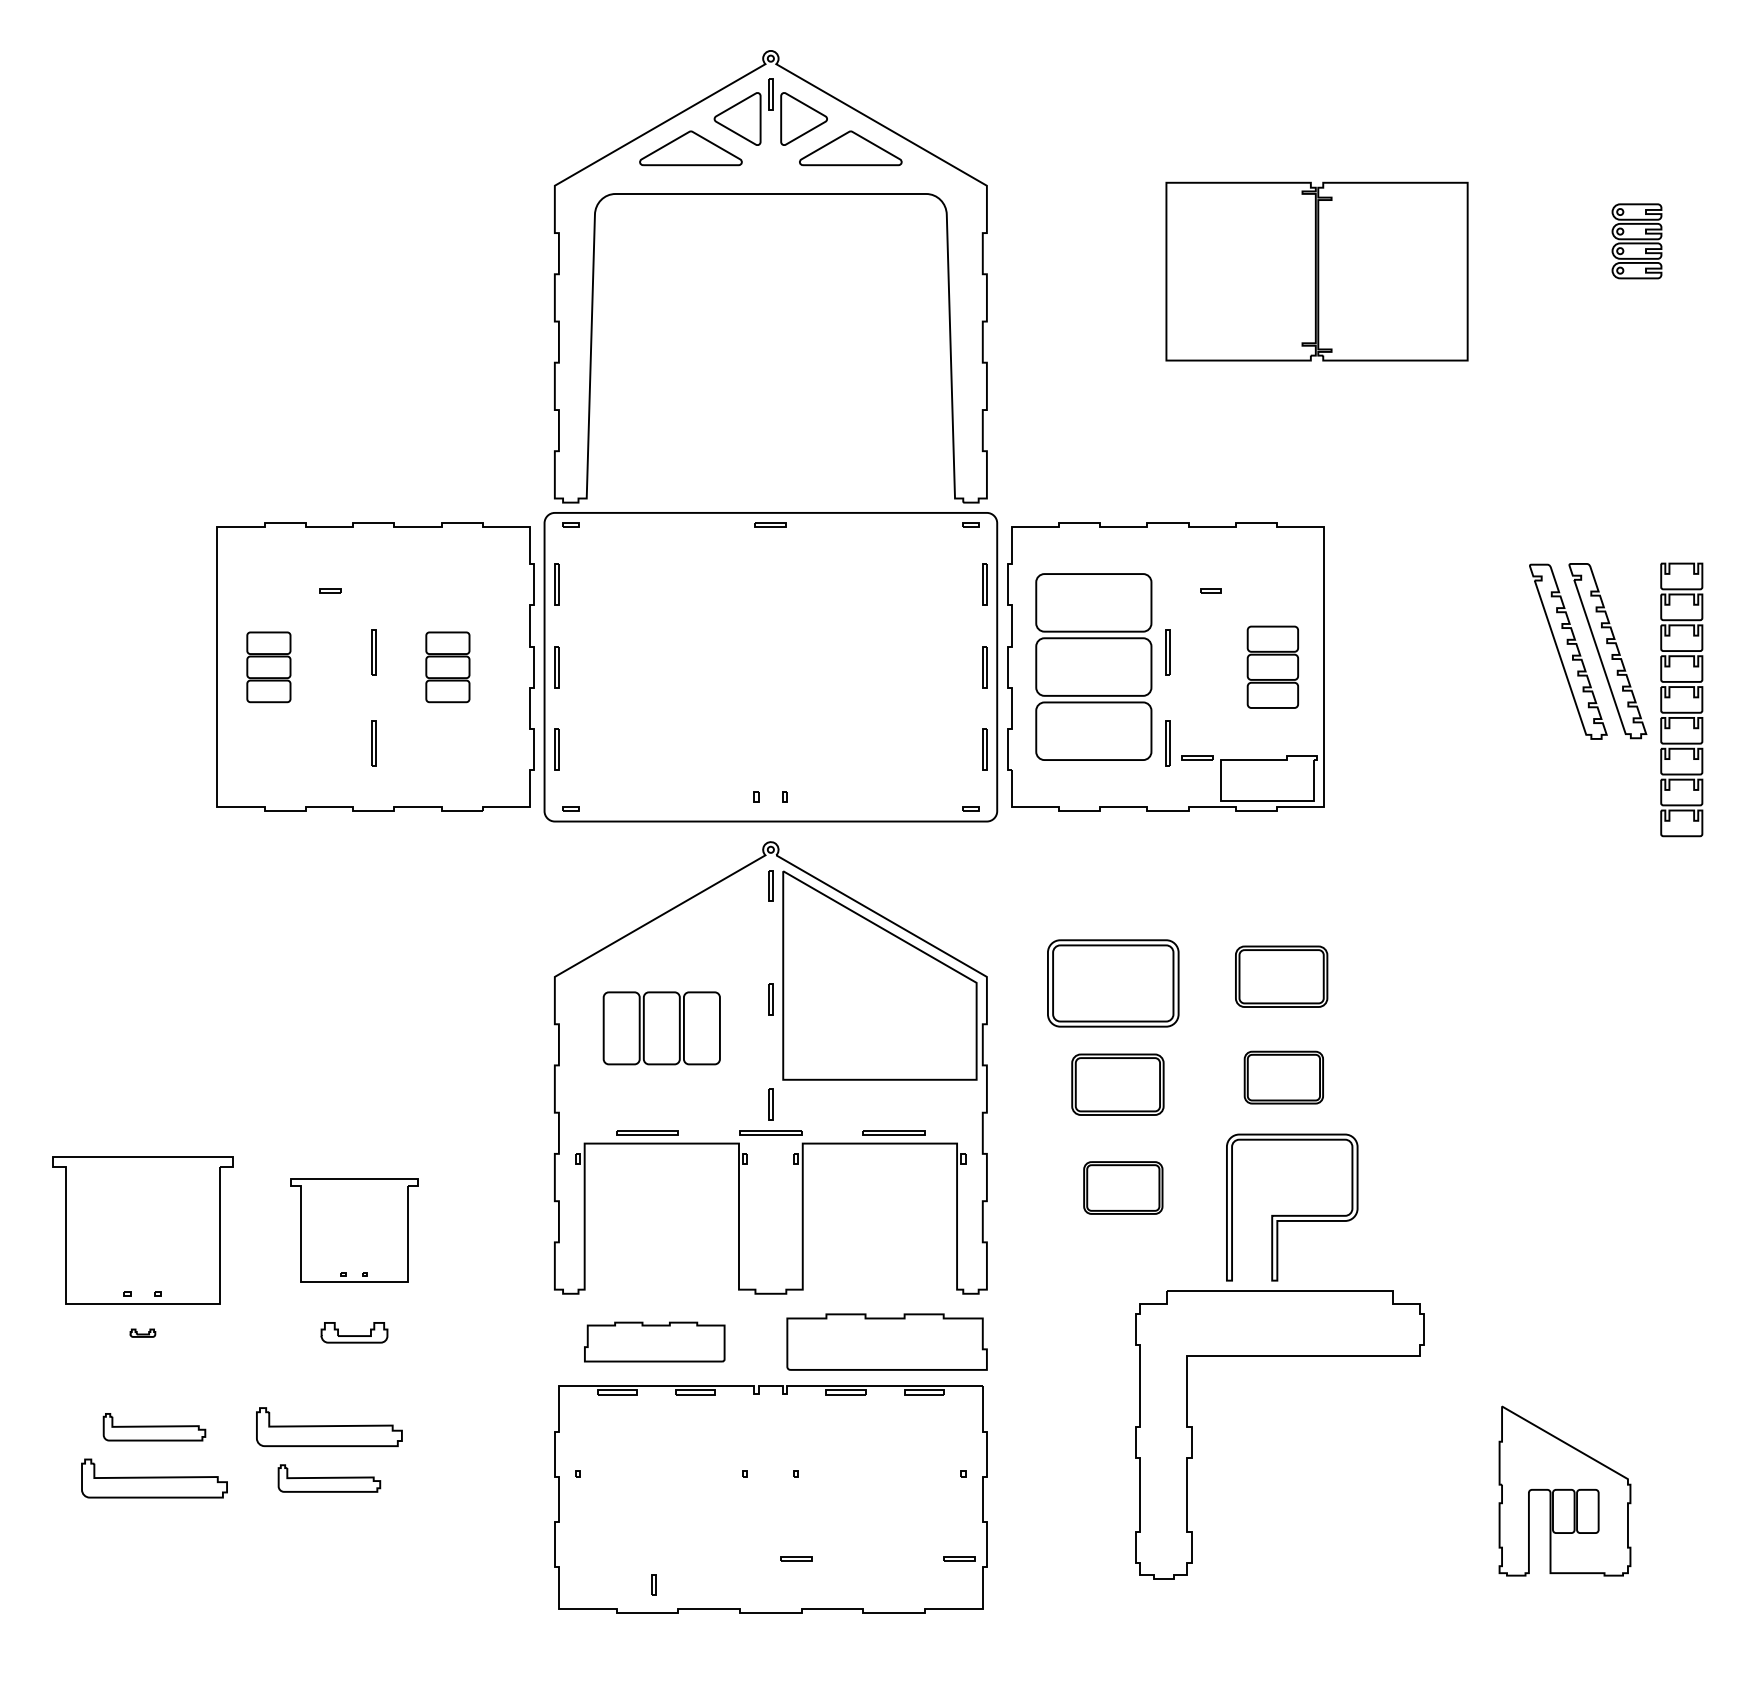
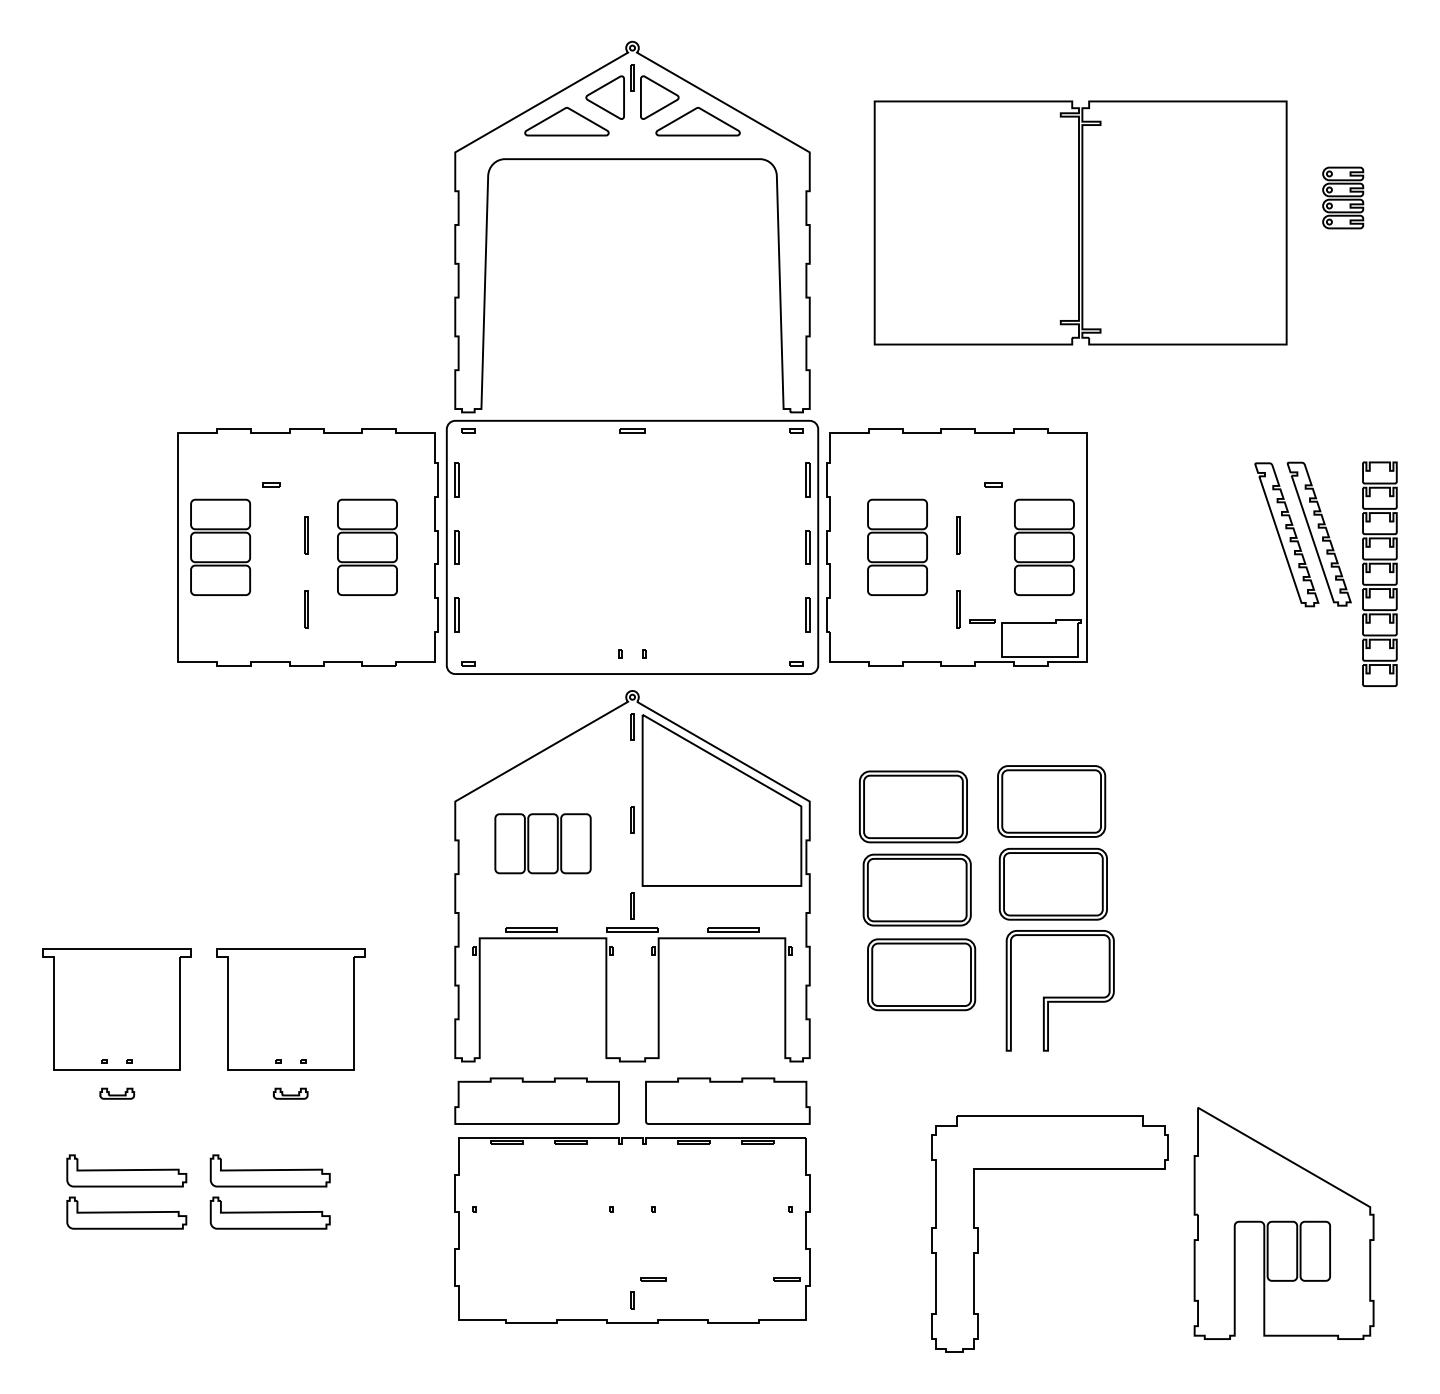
part: (1316, 271) -> (1080, 222), size x1.67
part: (268, 667) -> (220, 547), size x1.67
part: (447, 667) -> (367, 547), size x1.67
part: (1093, 667) -> (897, 547), size x0.62
part: (1272, 667) -> (1044, 547), size x1.43
part: (1281, 976) -> (1051, 801), size x1.43
part: (1283, 1077) -> (1053, 884), size x1.67
part: (1117, 1084) -> (916, 889), size x1.43
part: (1123, 1187) -> (921, 974), size x1.67
part: (354, 1230) -> (290, 1009), size x1.43
part: (142, 1333) -> (116, 1094), size x1.67
part: (353, 1333) -> (290, 1094), size x0.62
part: (654, 1341) -> (537, 1100), size x1.43
part: (1279, 1356) -> (1049, 1169), moved
part: (154, 1427) -> (126, 1171), size x1.43
part: (329, 1478) -> (270, 1213), size x1.43
part: (1564, 1490) -> (1283, 1222), size x1.67
part: (653, 1584) -> (632, 1300), moved

